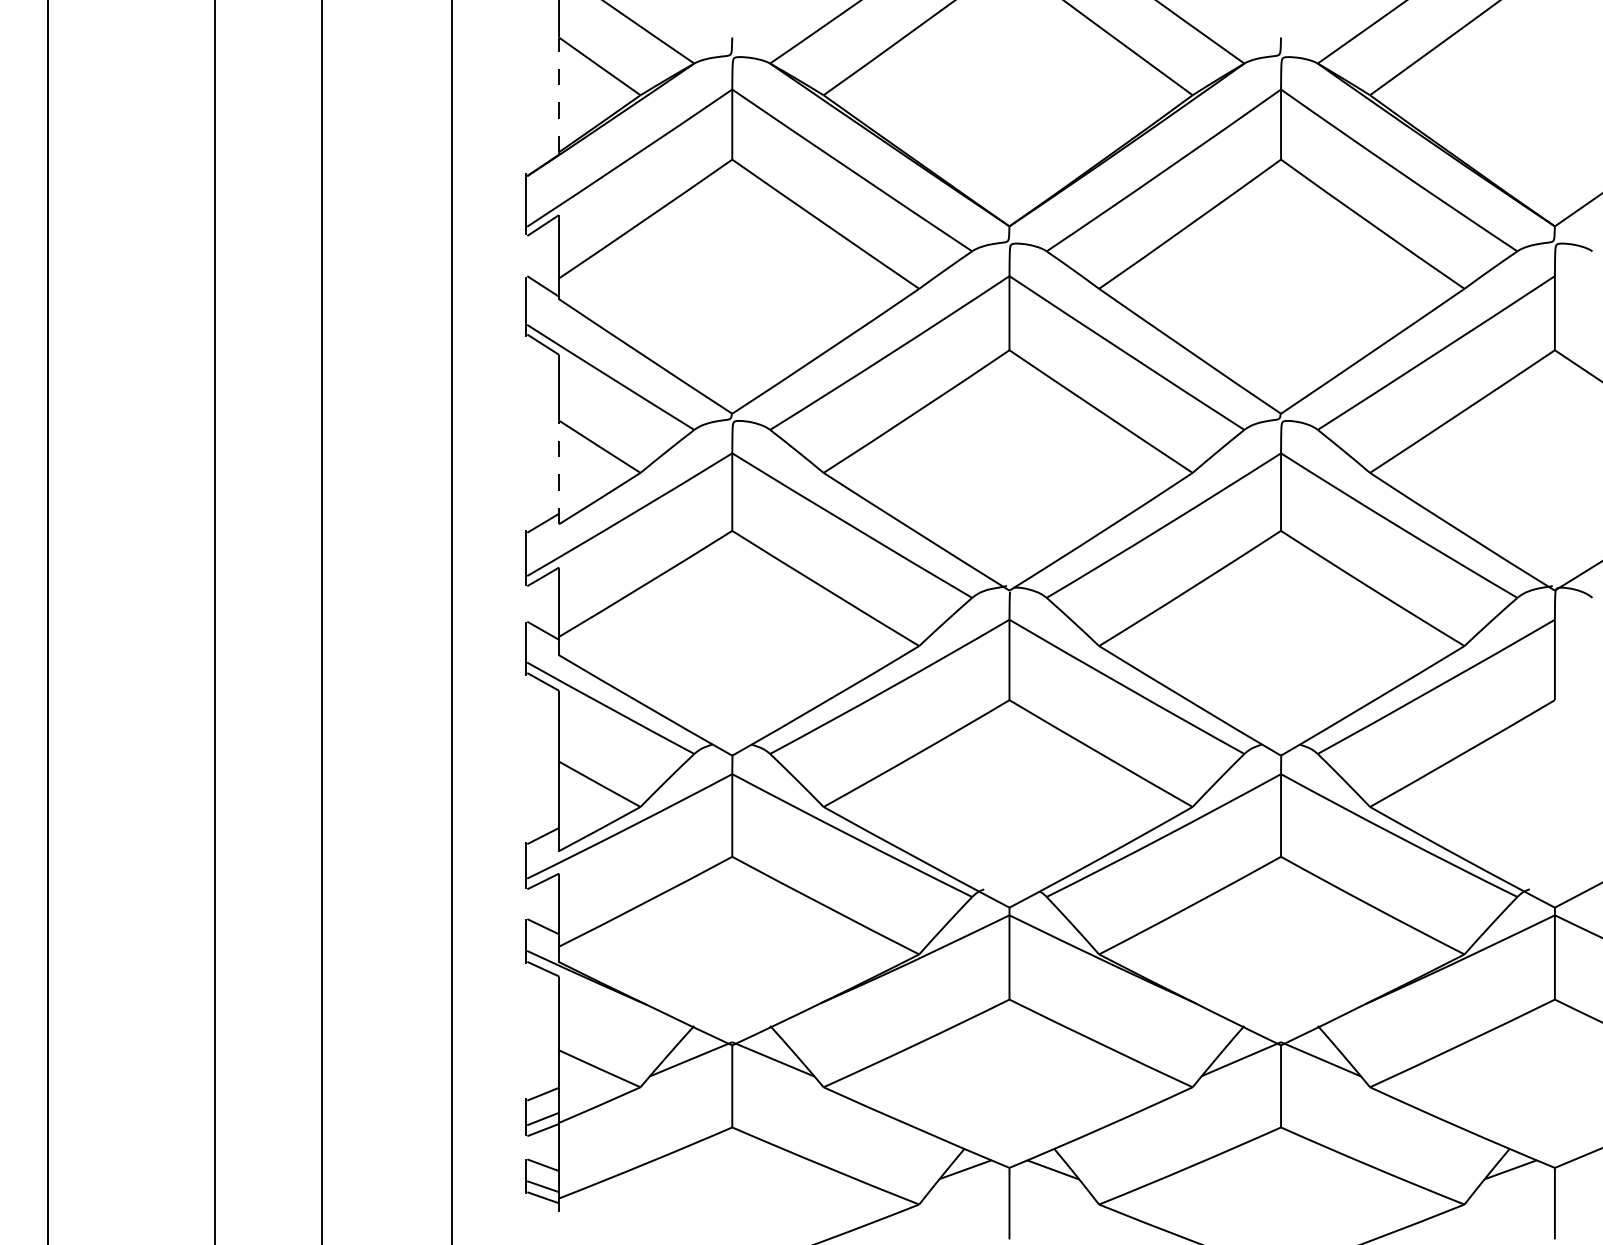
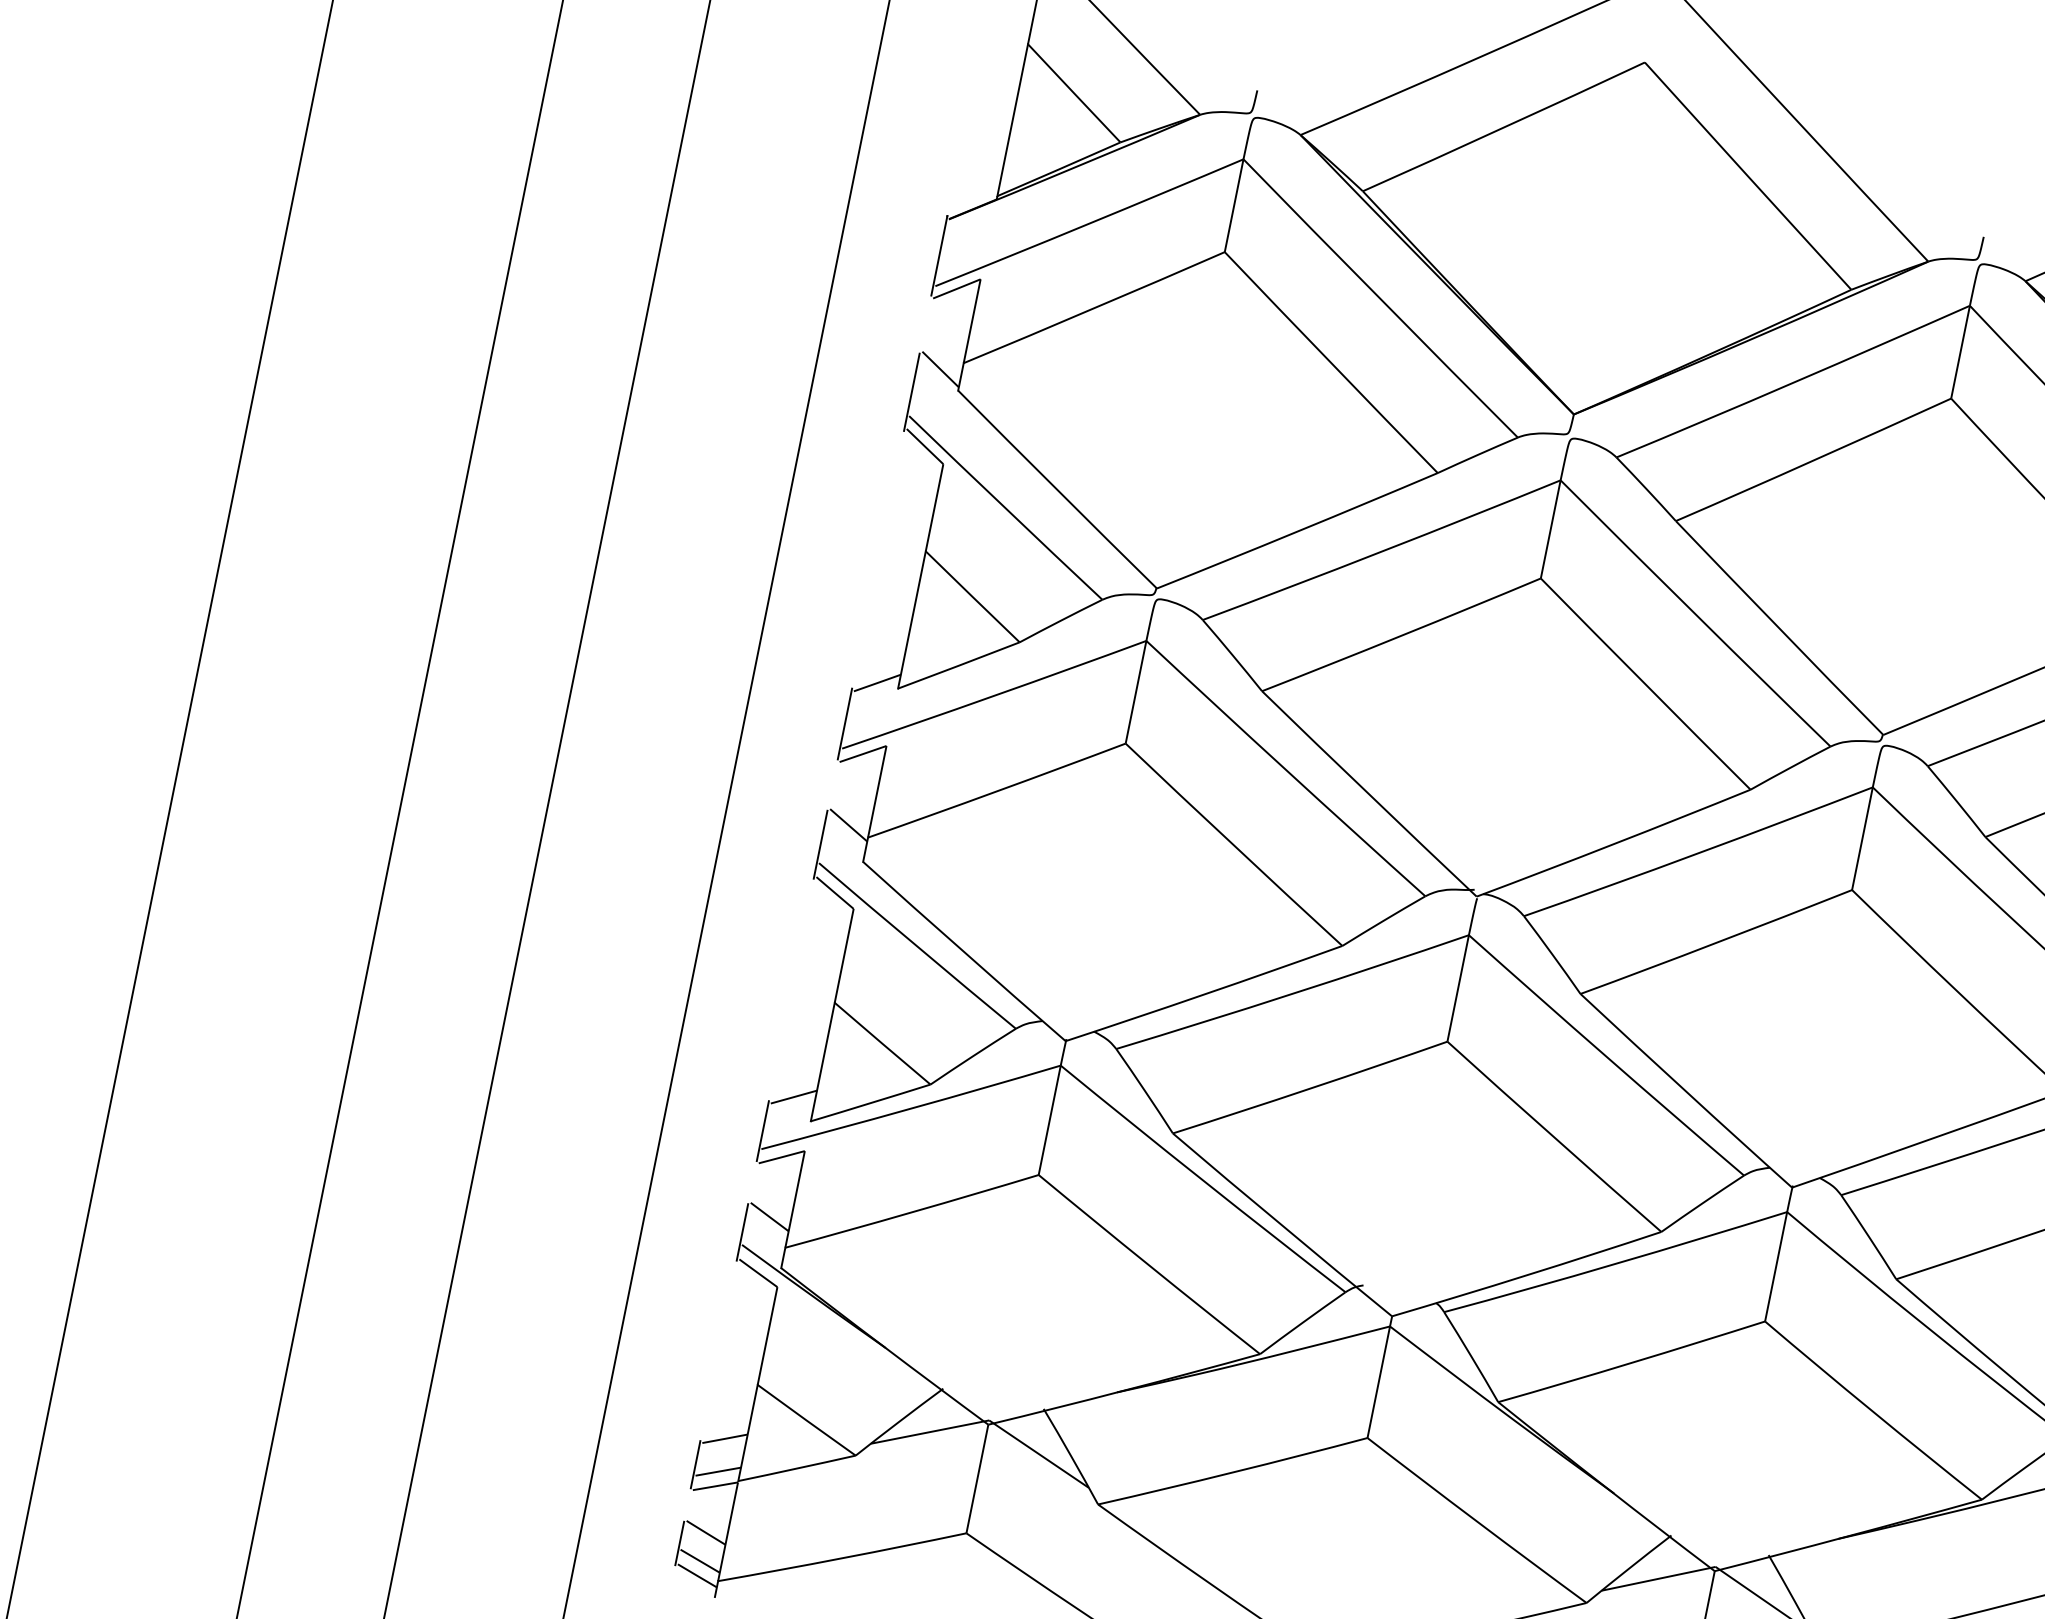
line: (559, 94) -> (1013, 119), dashed -> solid
line: (559, 472) -> (912, 620), dashed -> solid

